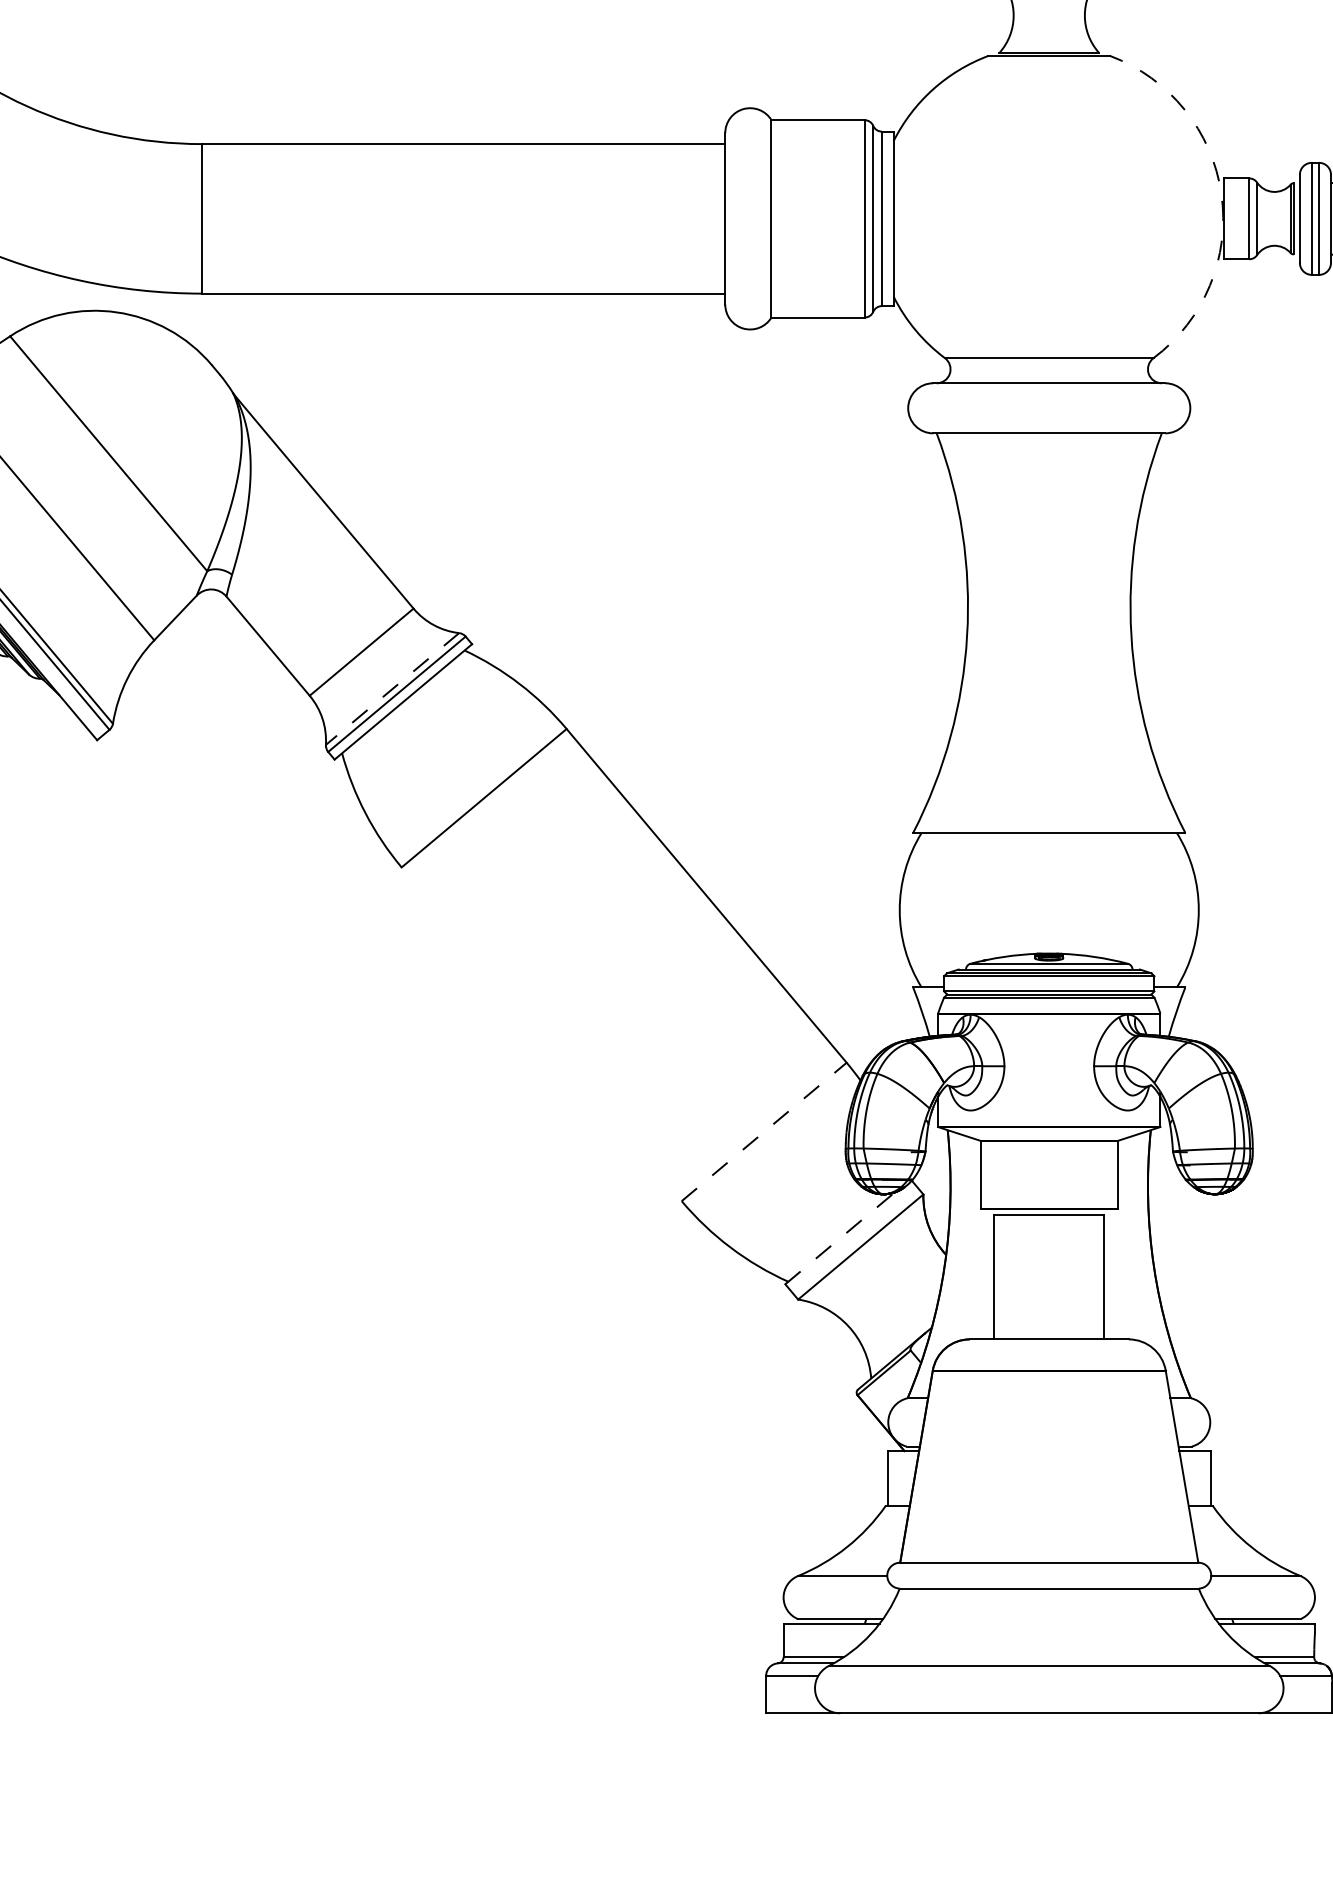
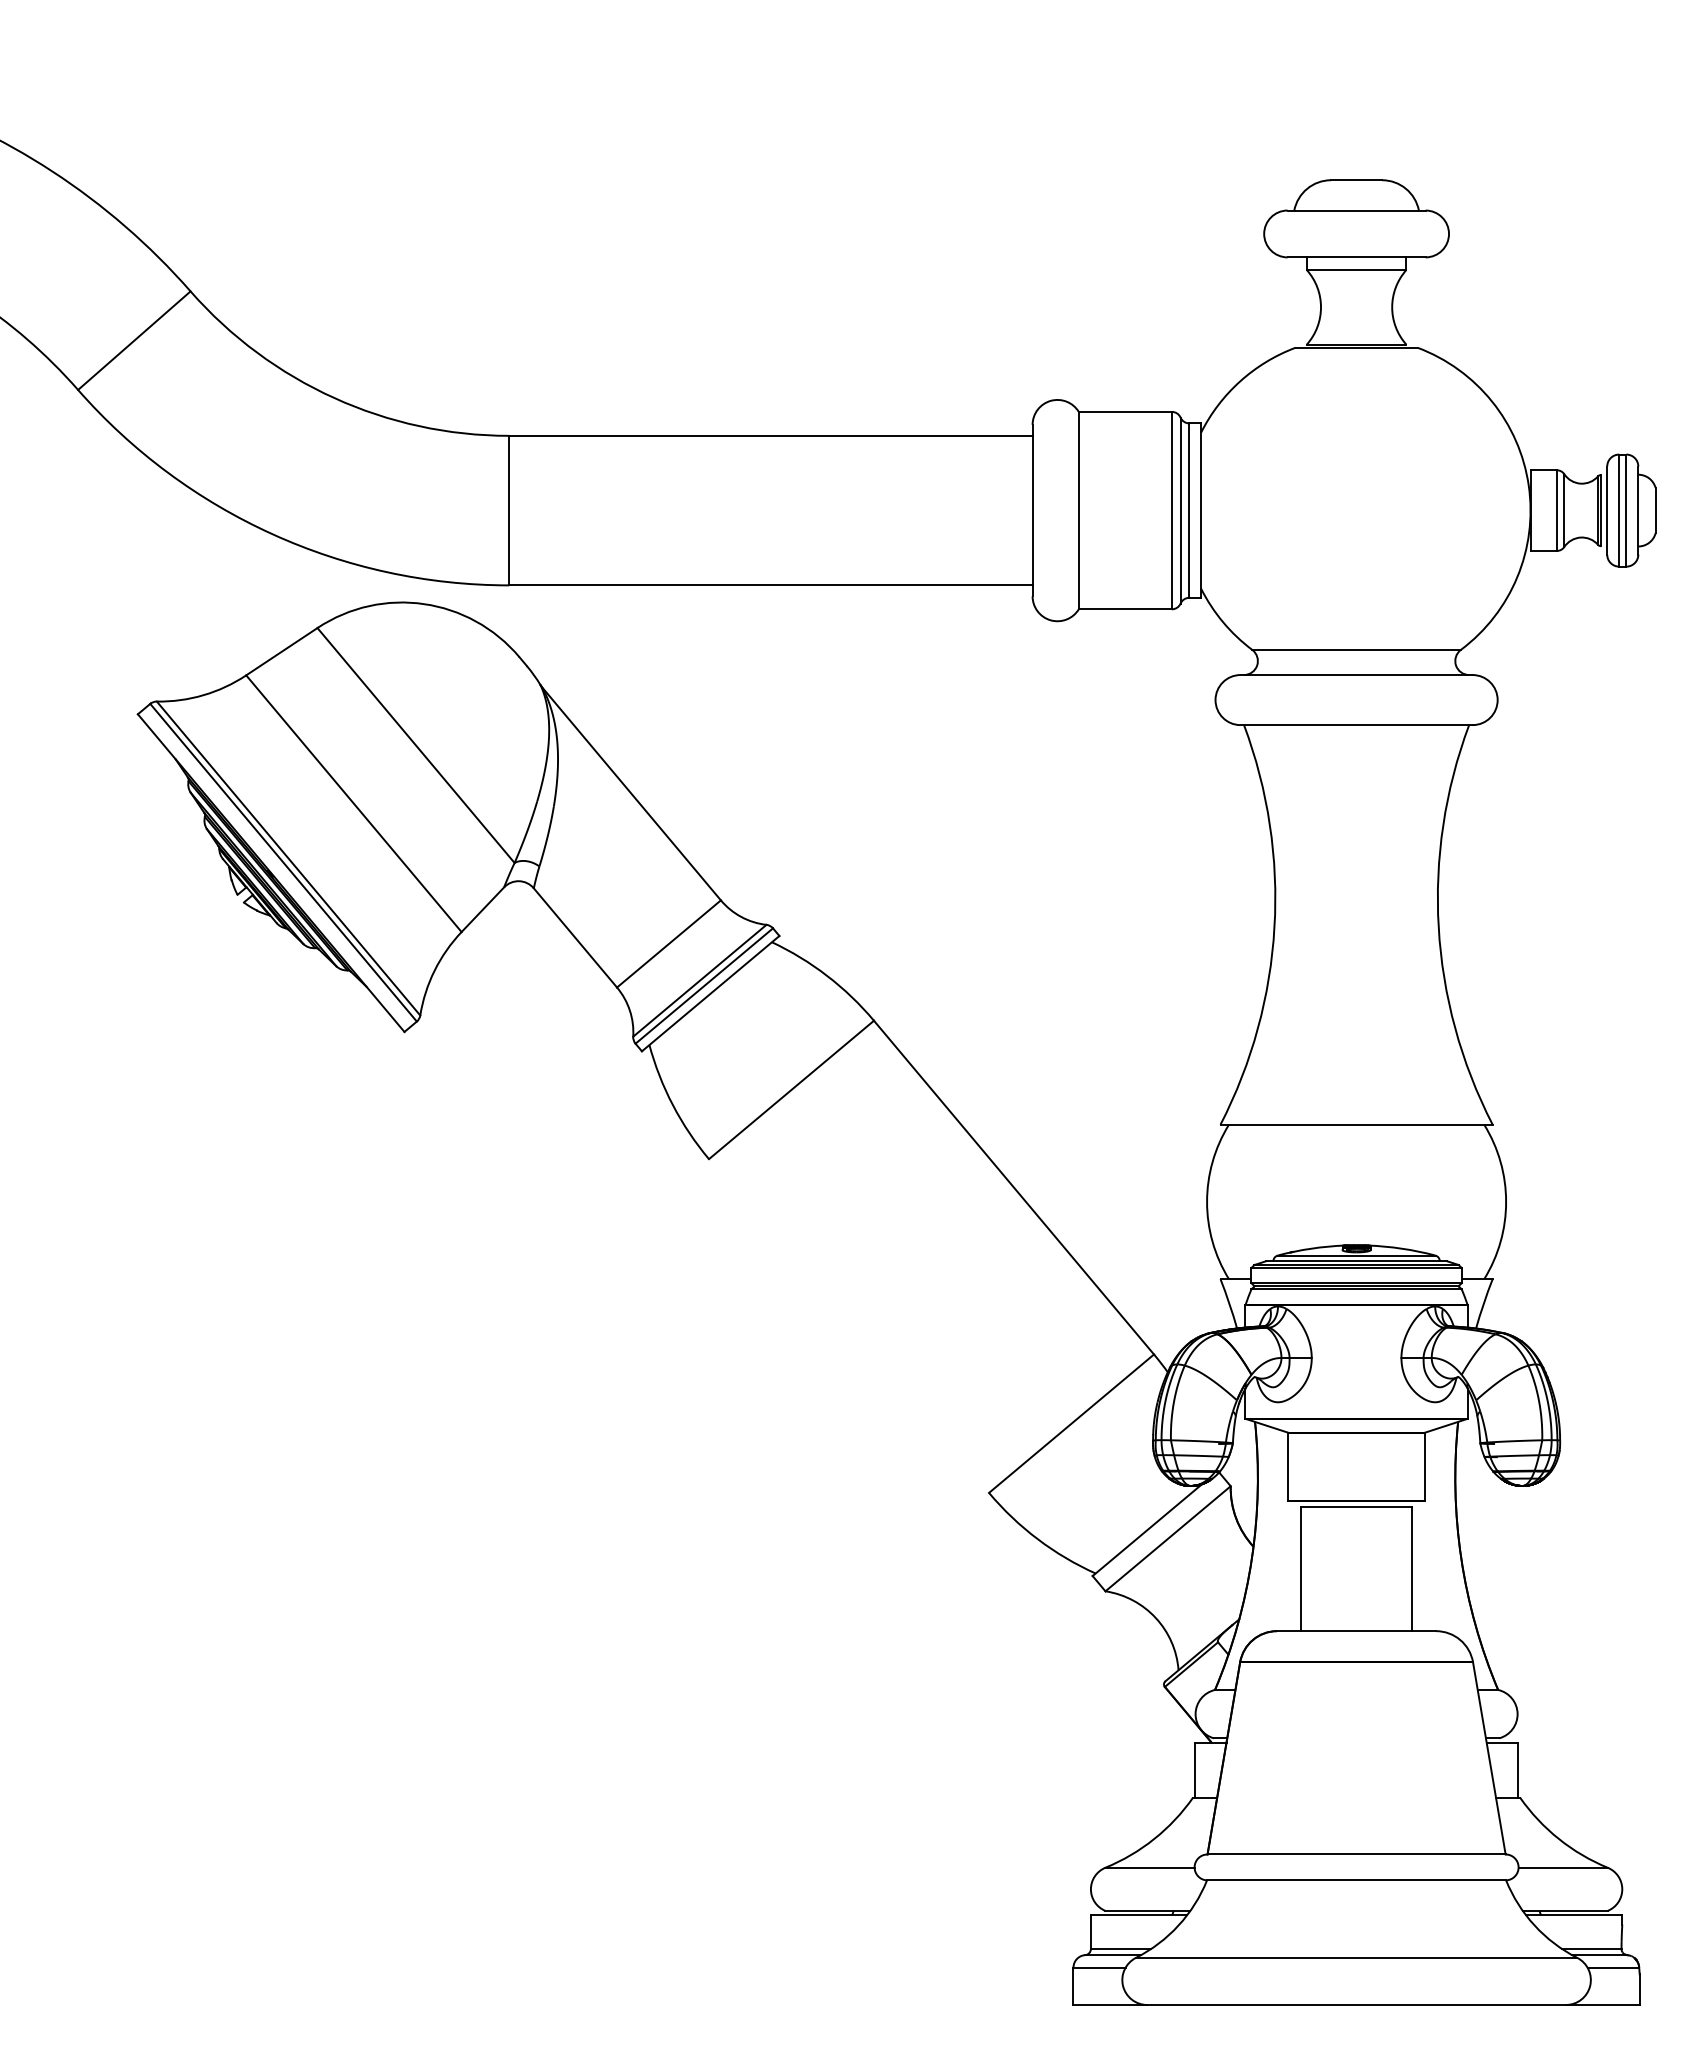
arc: (1221, 193) -> (1528, 485), dashed -> solid
line: (392, 688) -> (699, 980), dashed -> solid
line: (764, 1131) -> (1071, 1423), dashed -> solid
line: (840, 1238) -> (1147, 1530), dashed -> solid

